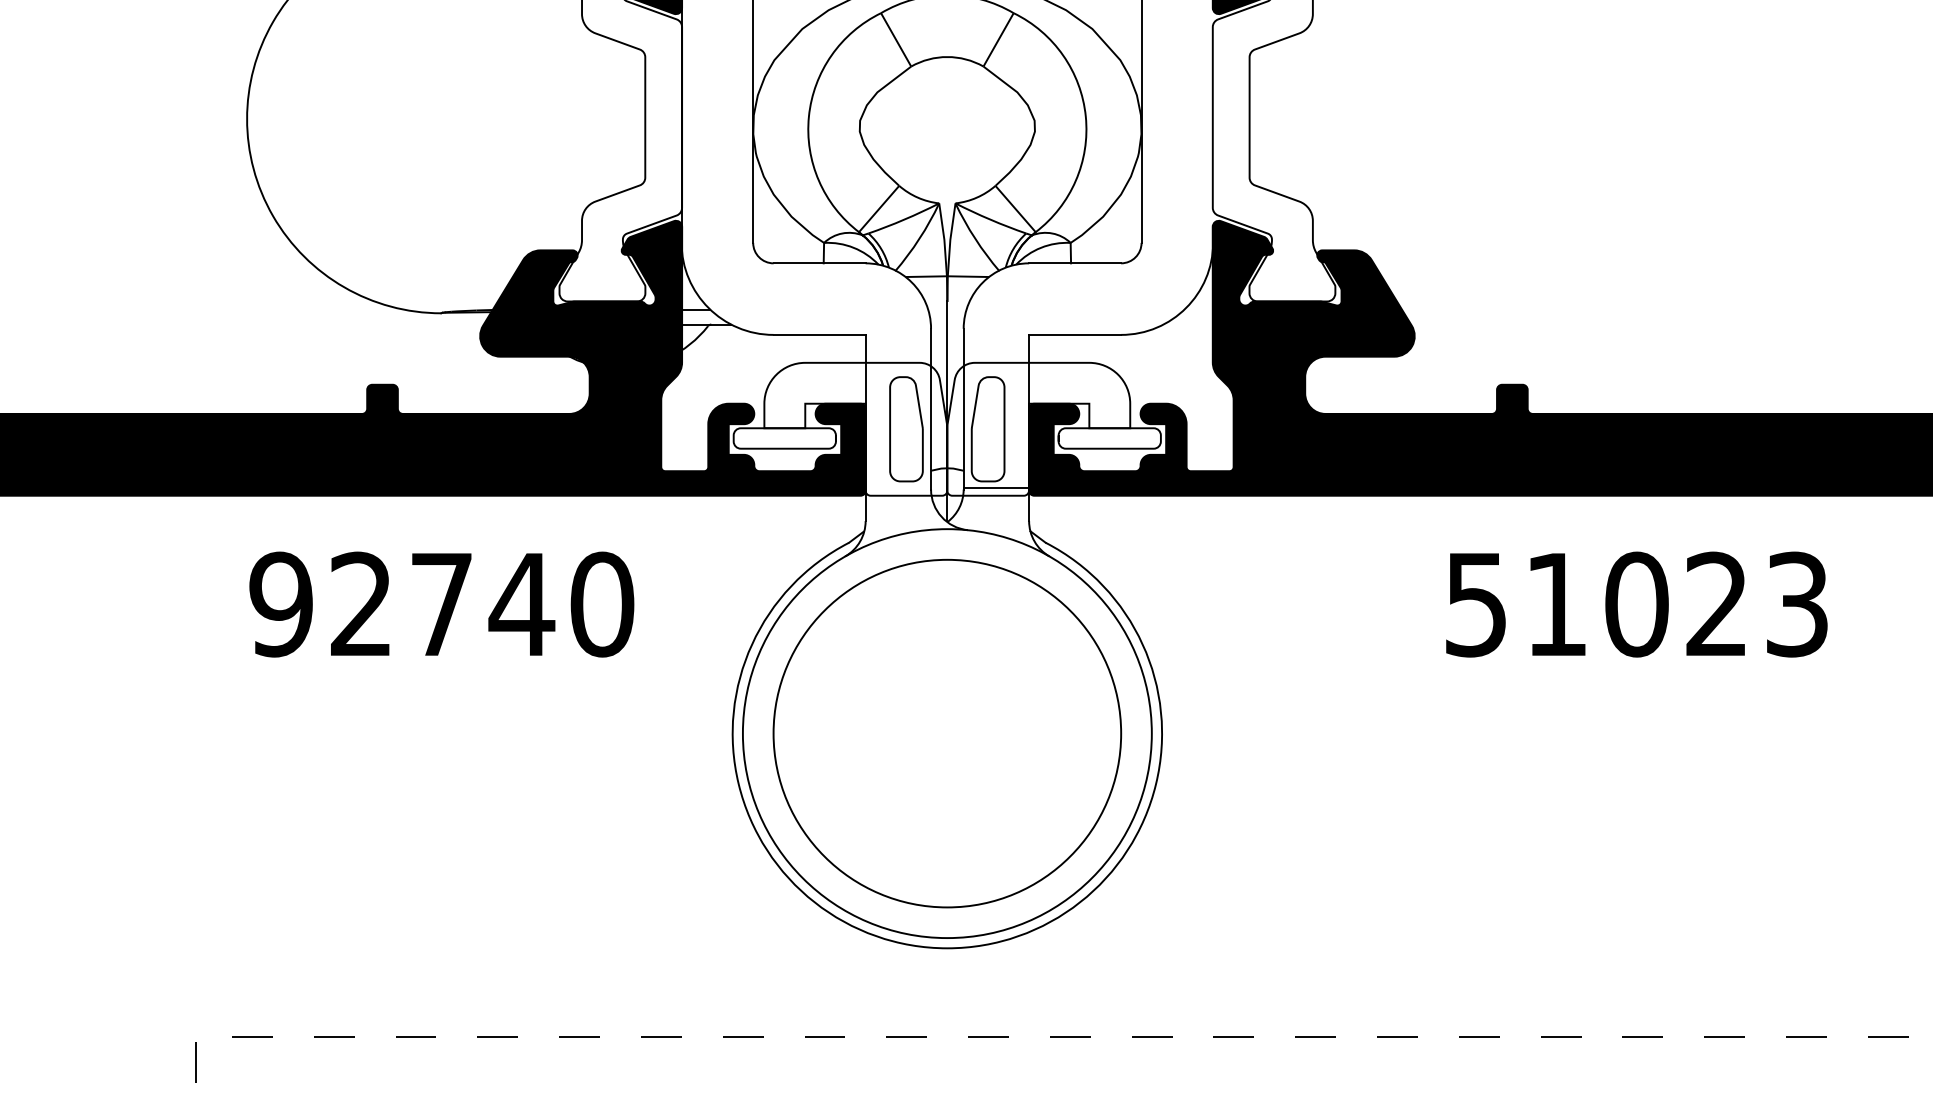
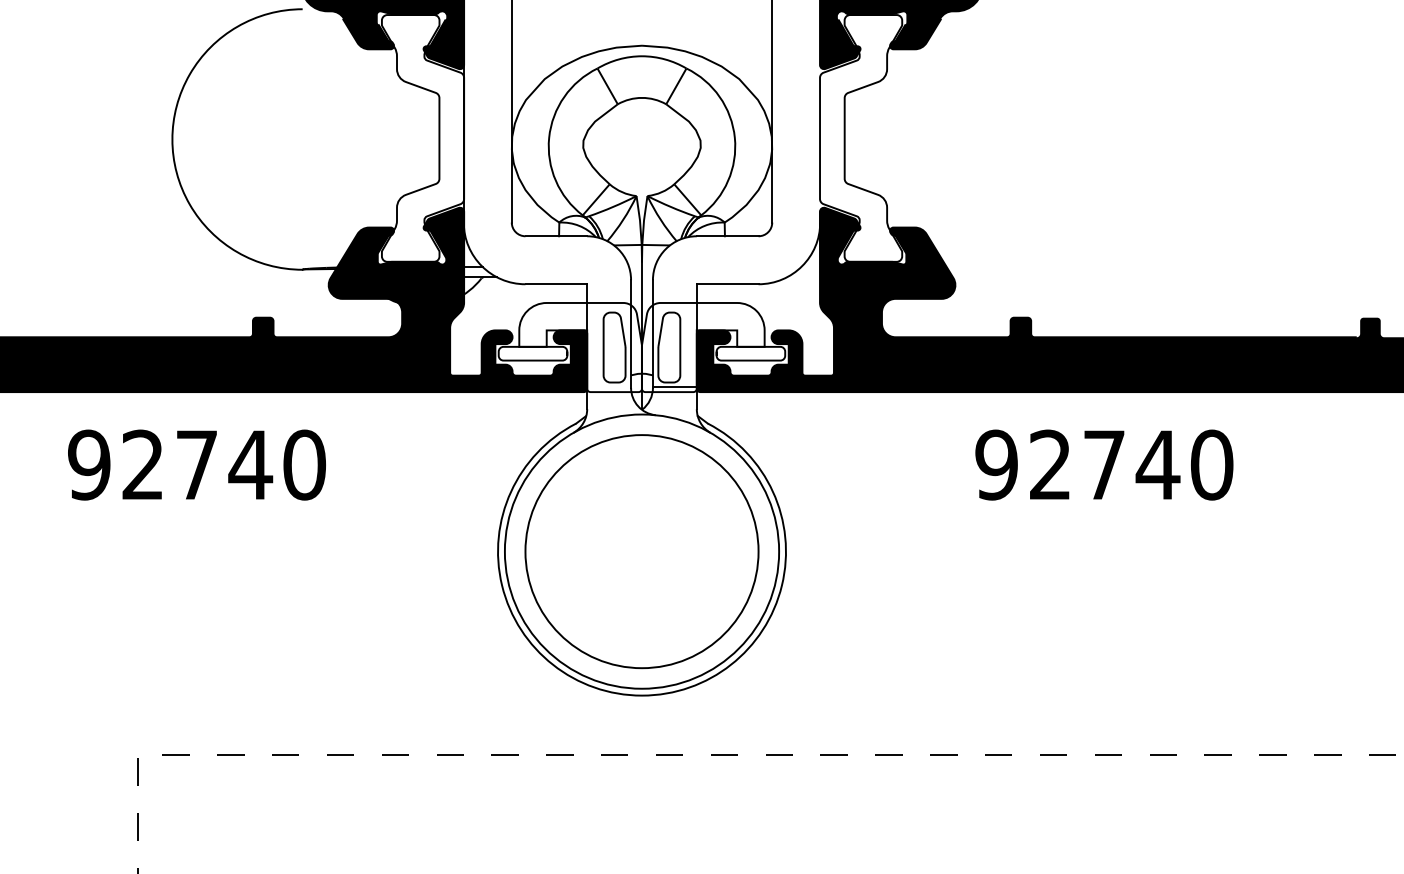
text: (441, 603) -> (196, 464), moved
text: (1637, 603) -> (1104, 464), 51023 -> 92740

